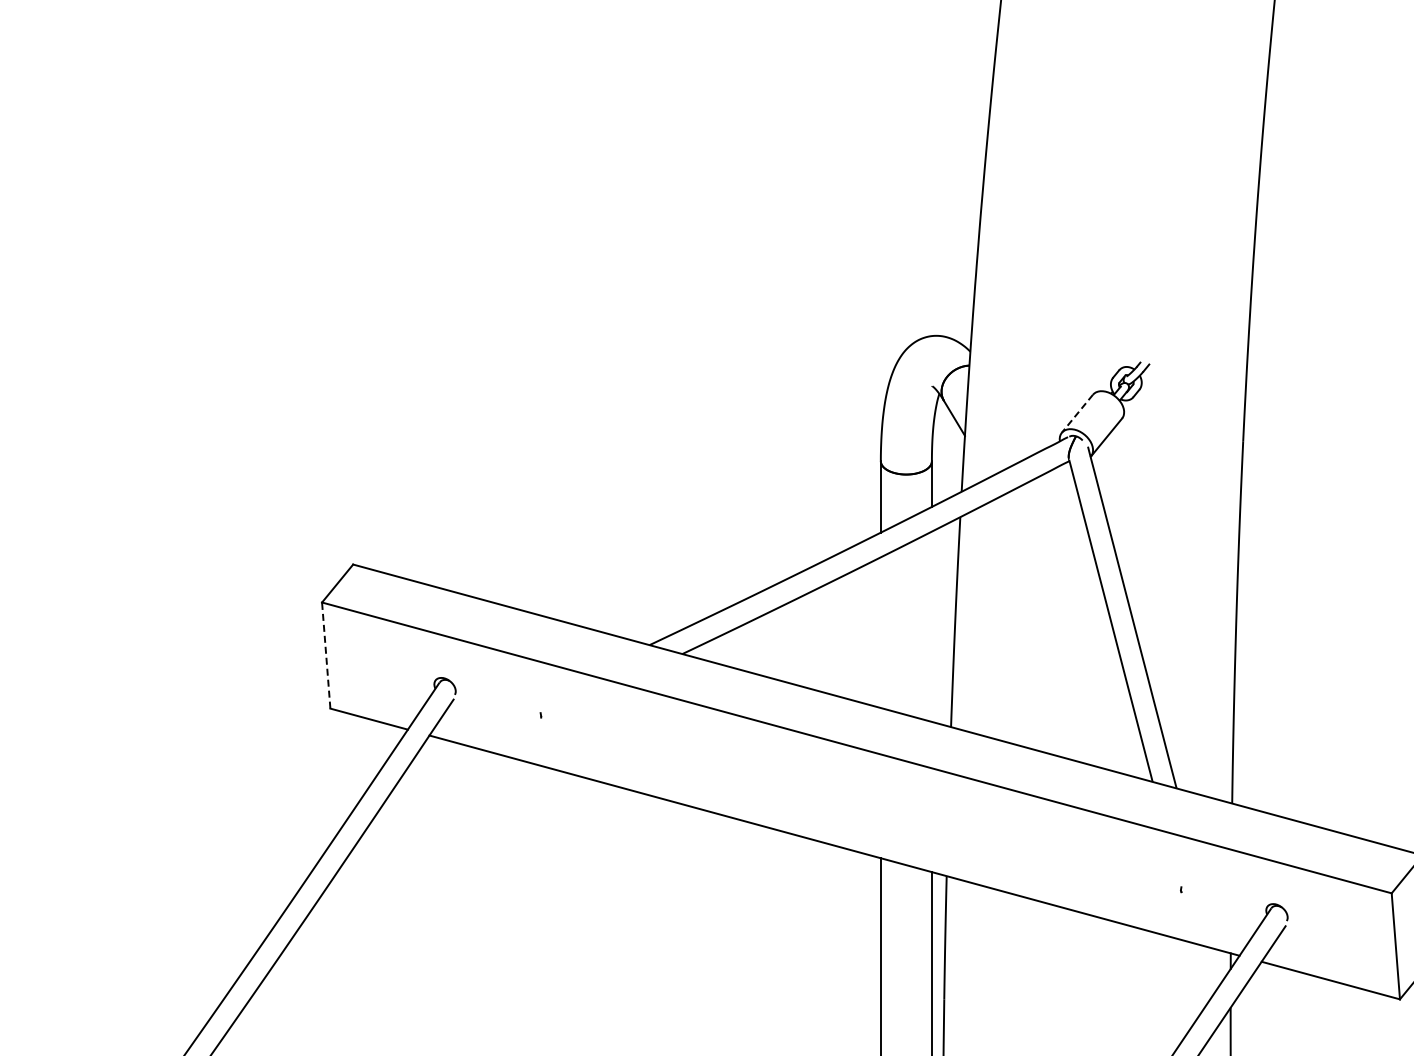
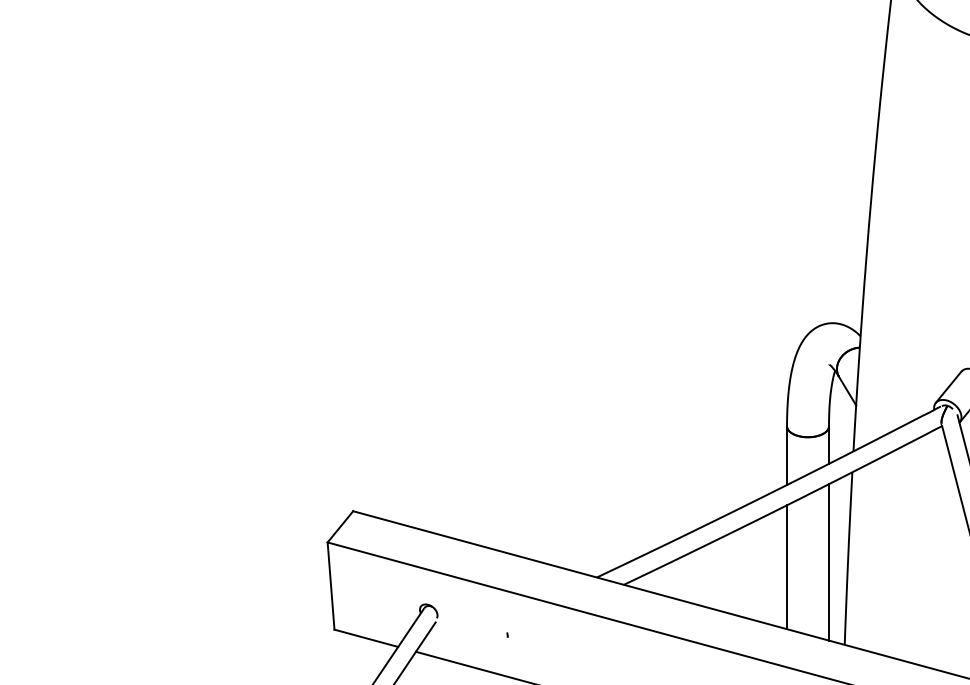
line: (1077, 413) -> (948, 387), dashed -> solid
line: (931, 626) -> (828, 562), added
line: (880, 632) -> (786, 567), added
line: (326, 655) -> (331, 586), dashed -> solid

